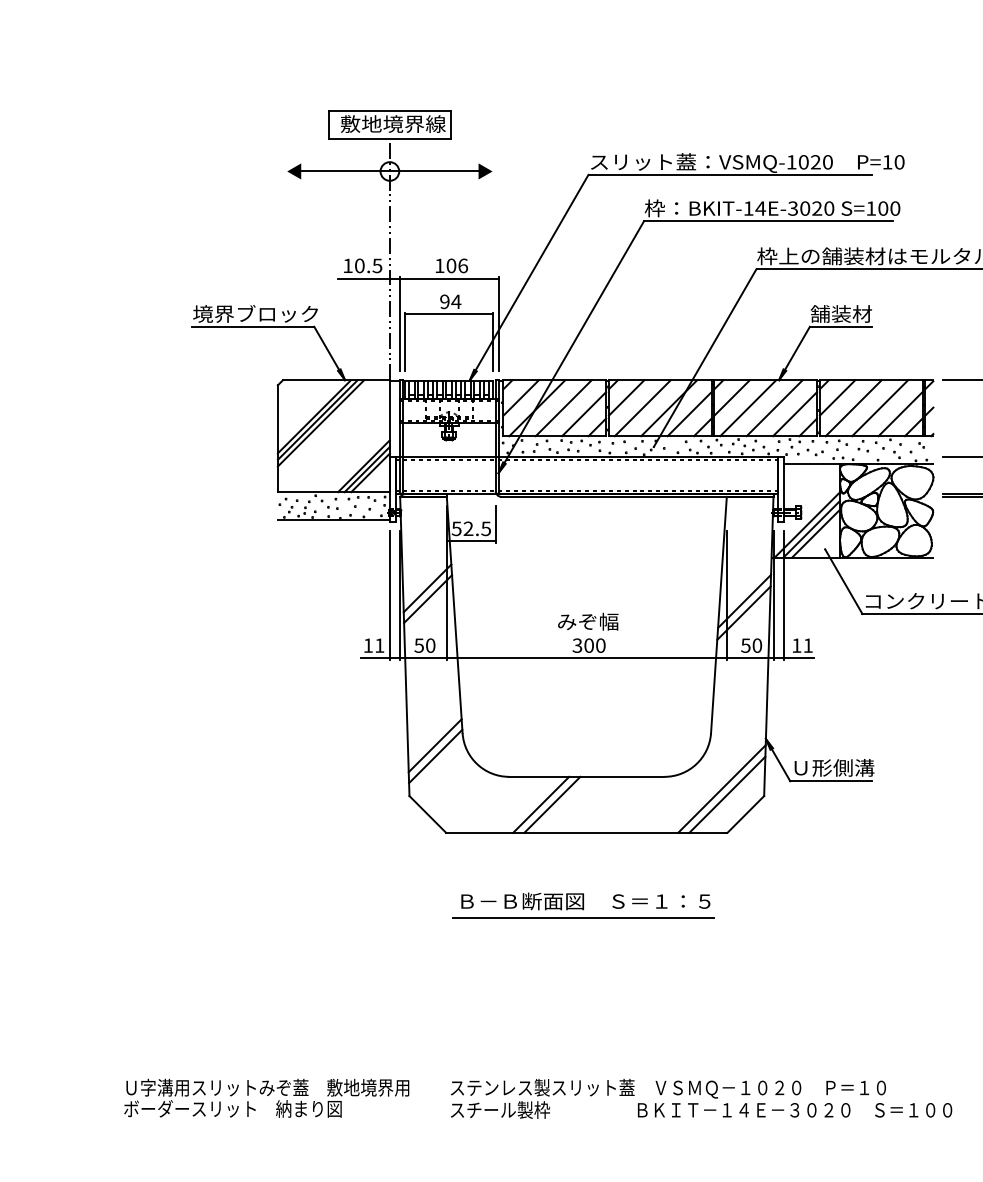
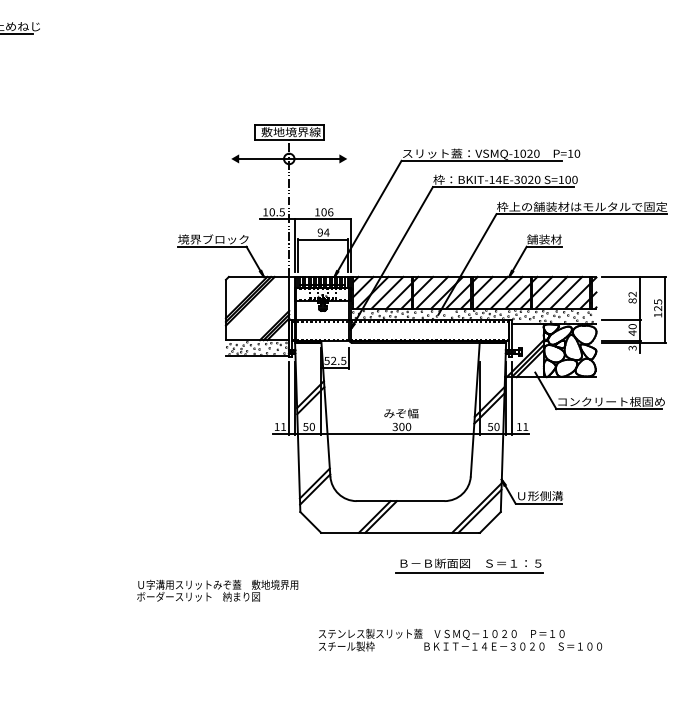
part: (583, 904) -> (469, 565), moved
text: (266, 1097) -> (217, 590), moved
text: (701, 1097) -> (460, 639), moved

